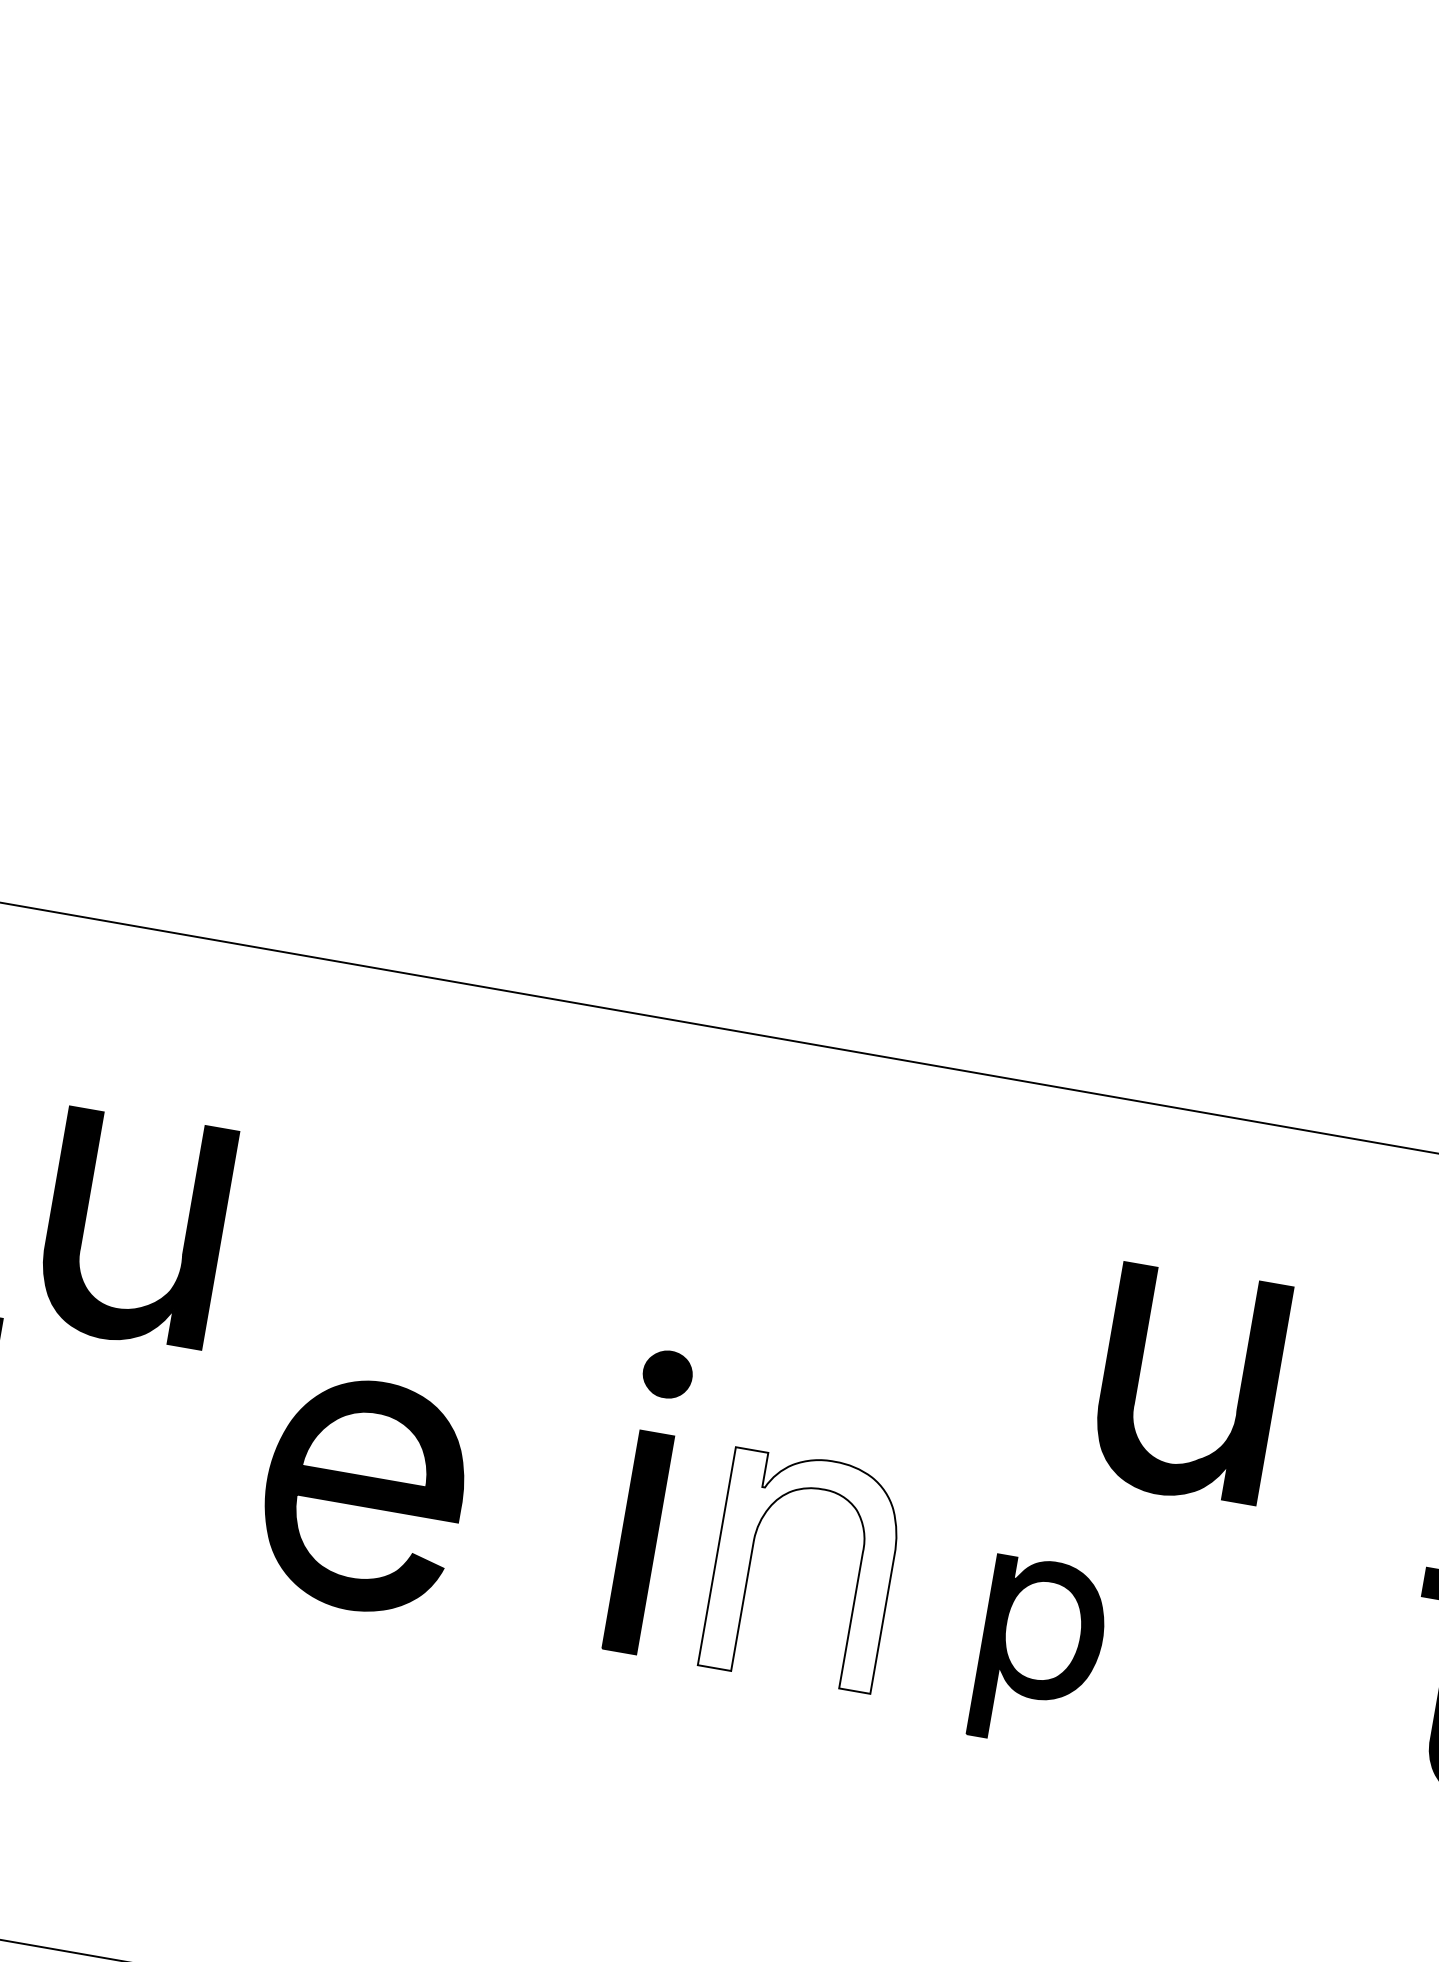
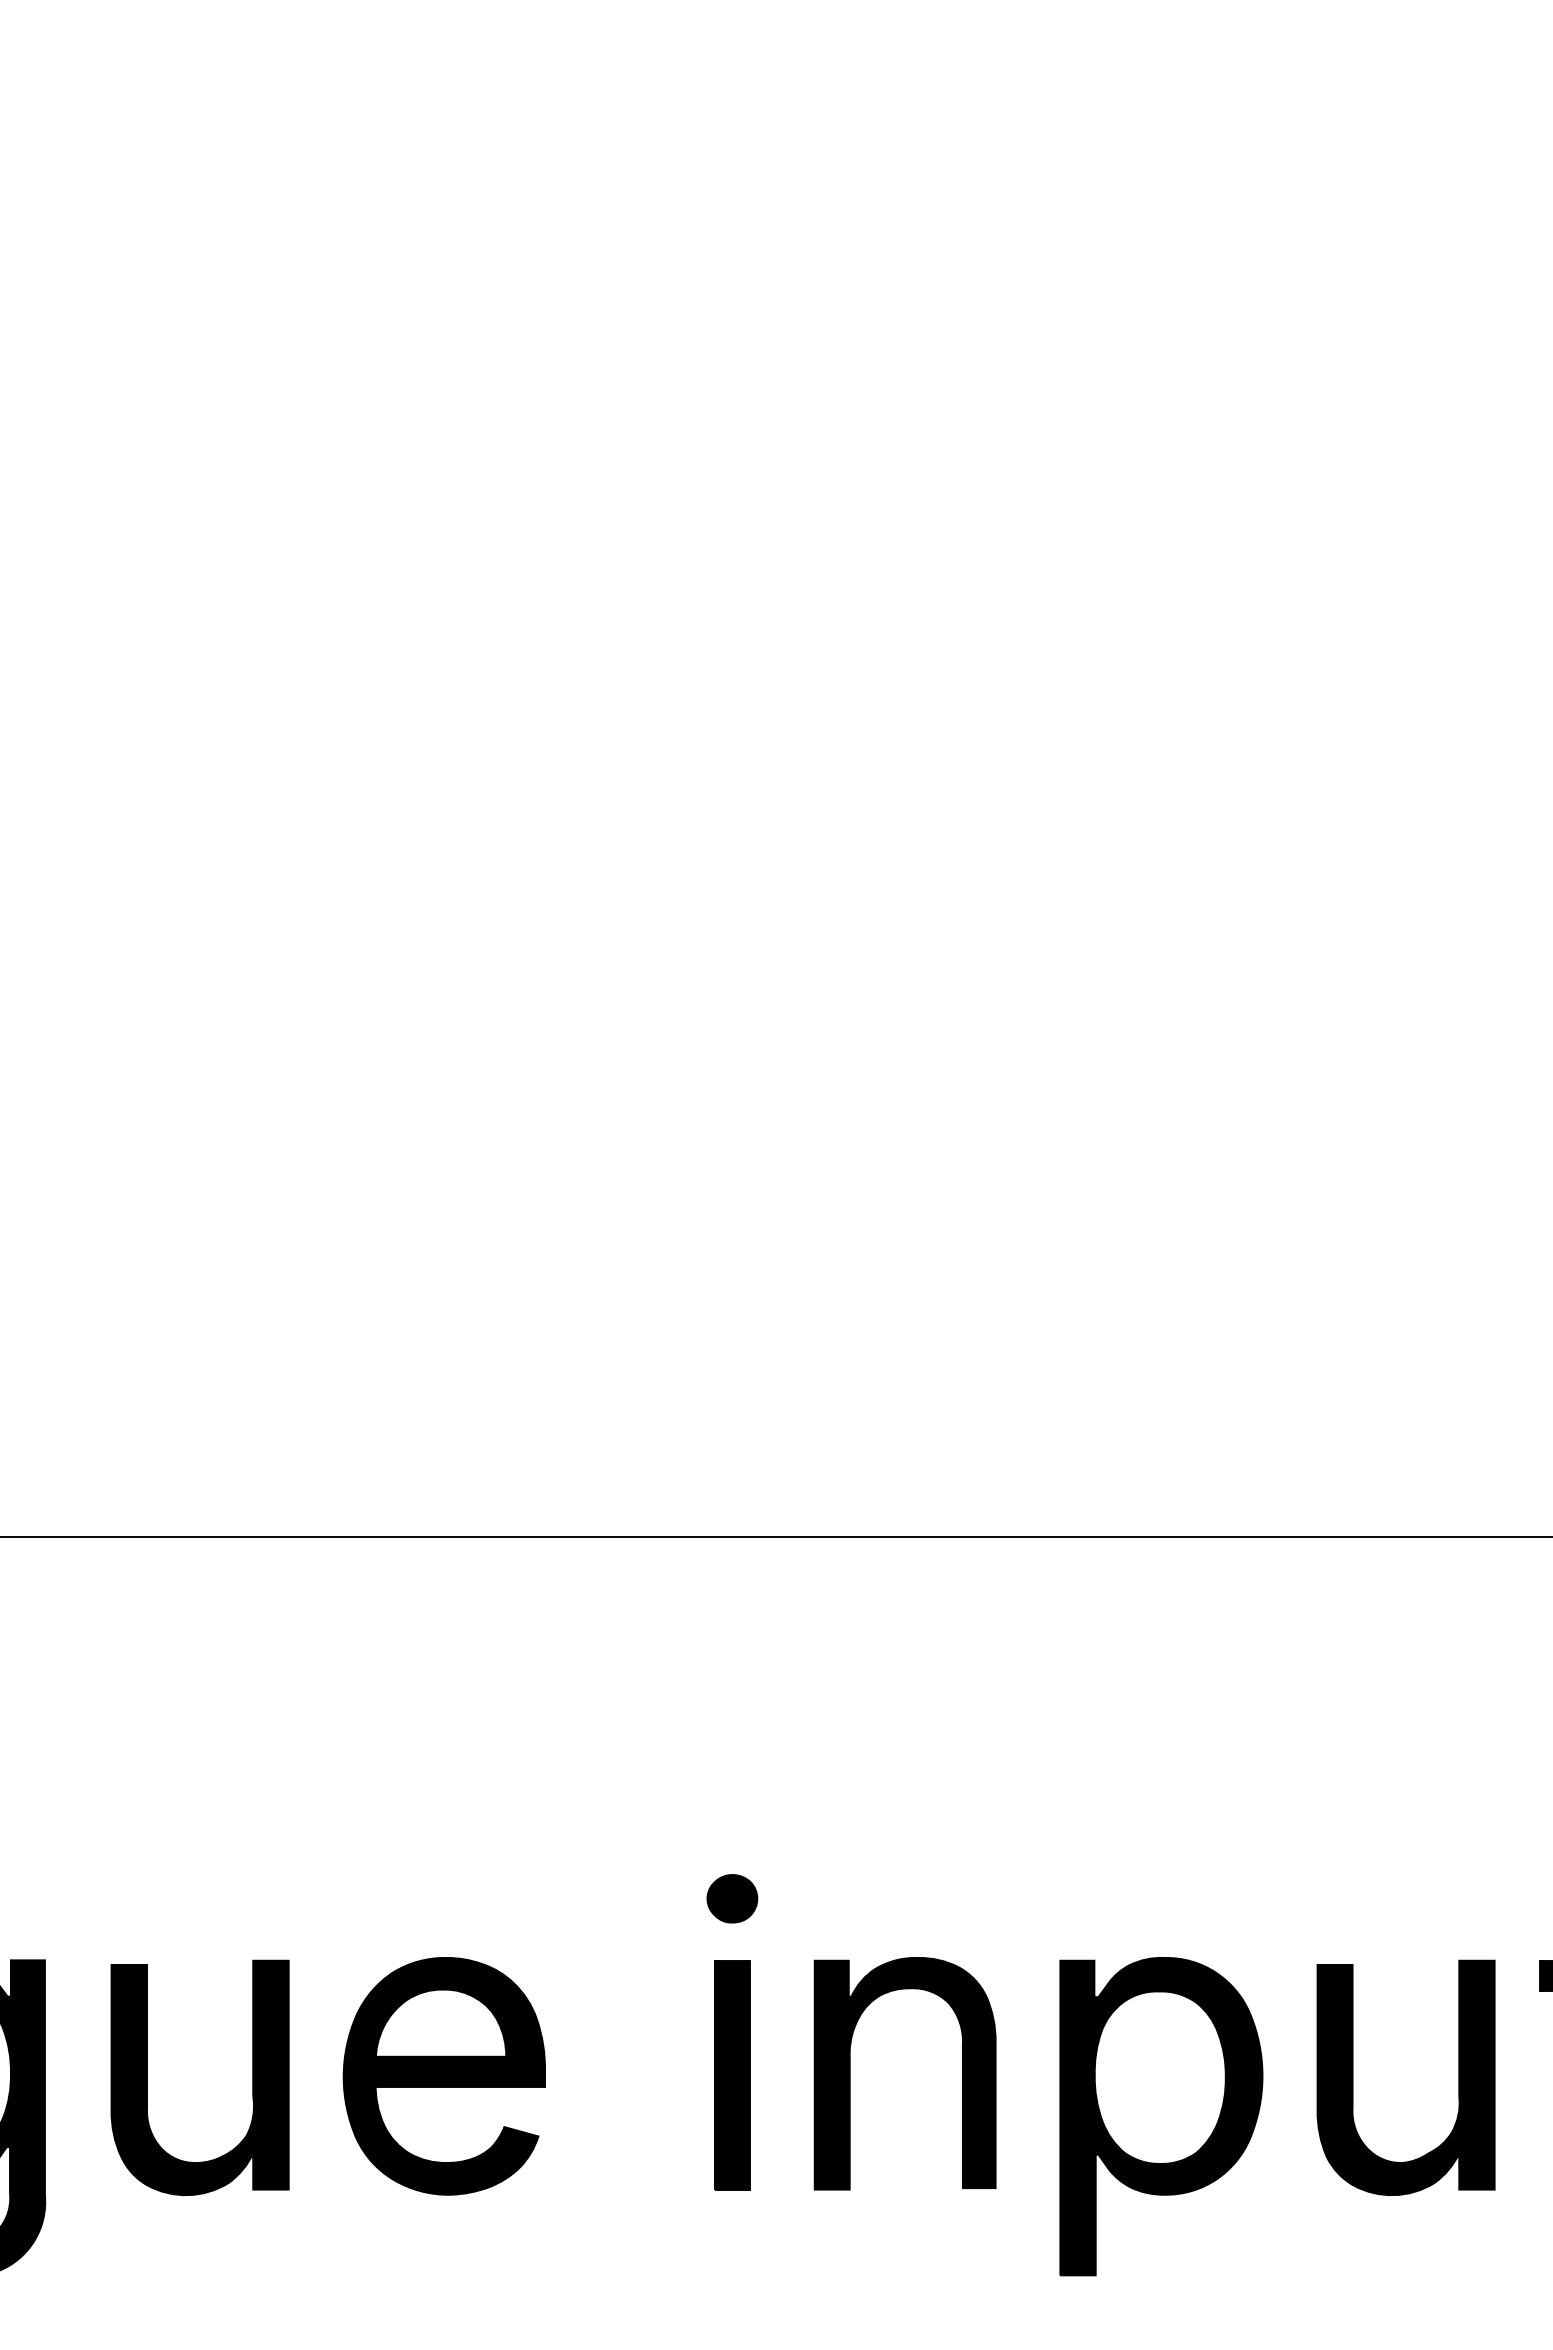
part: (85, 1219) -> (147, 2077), moved
part: (1139, 1375) -> (1353, 2077), moved
fill: (802, 1569) -> (904, 2073), added
part: (1040, 1653) -> (1161, 2116), size x1.67

